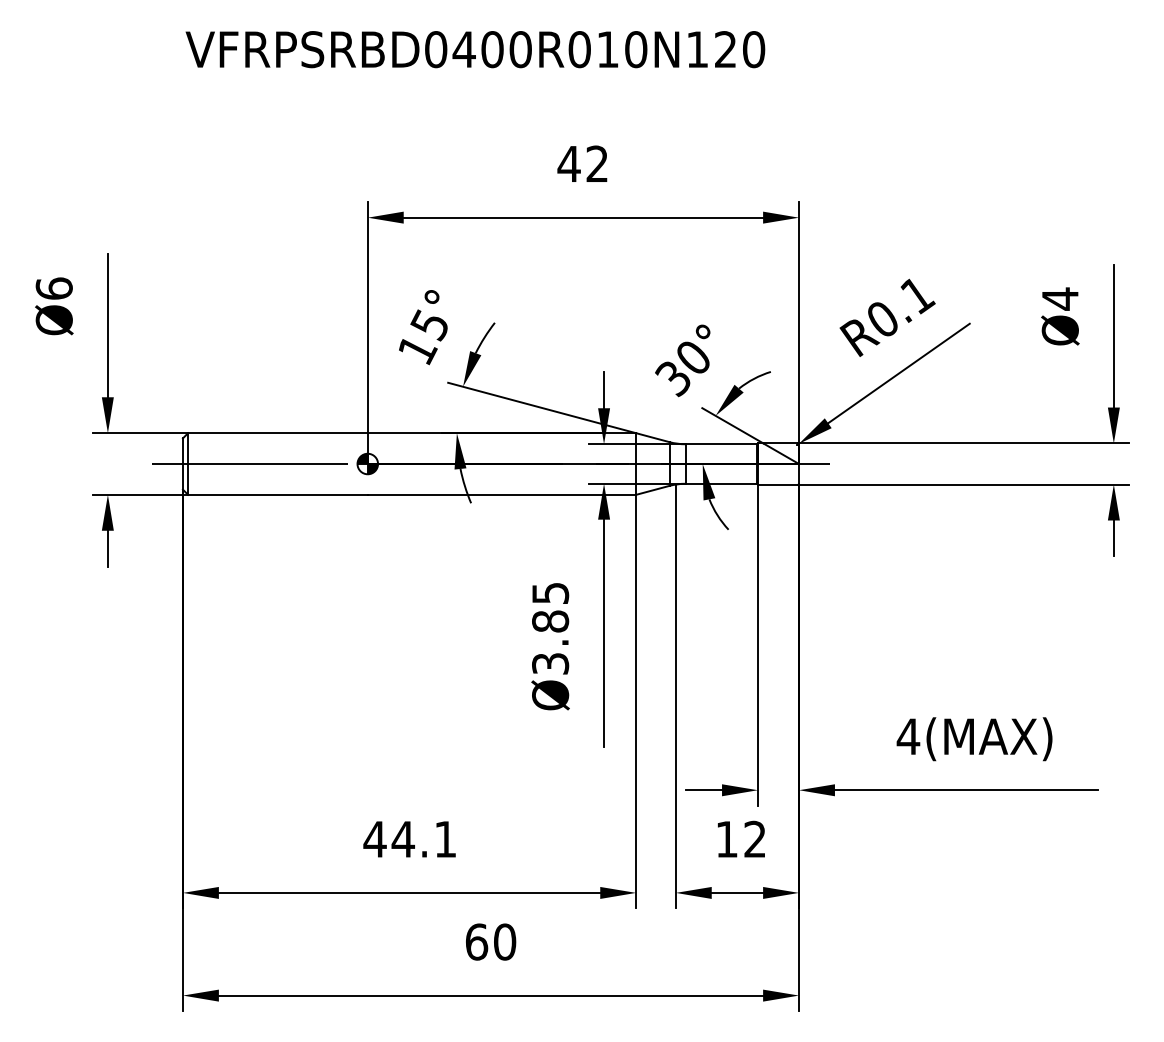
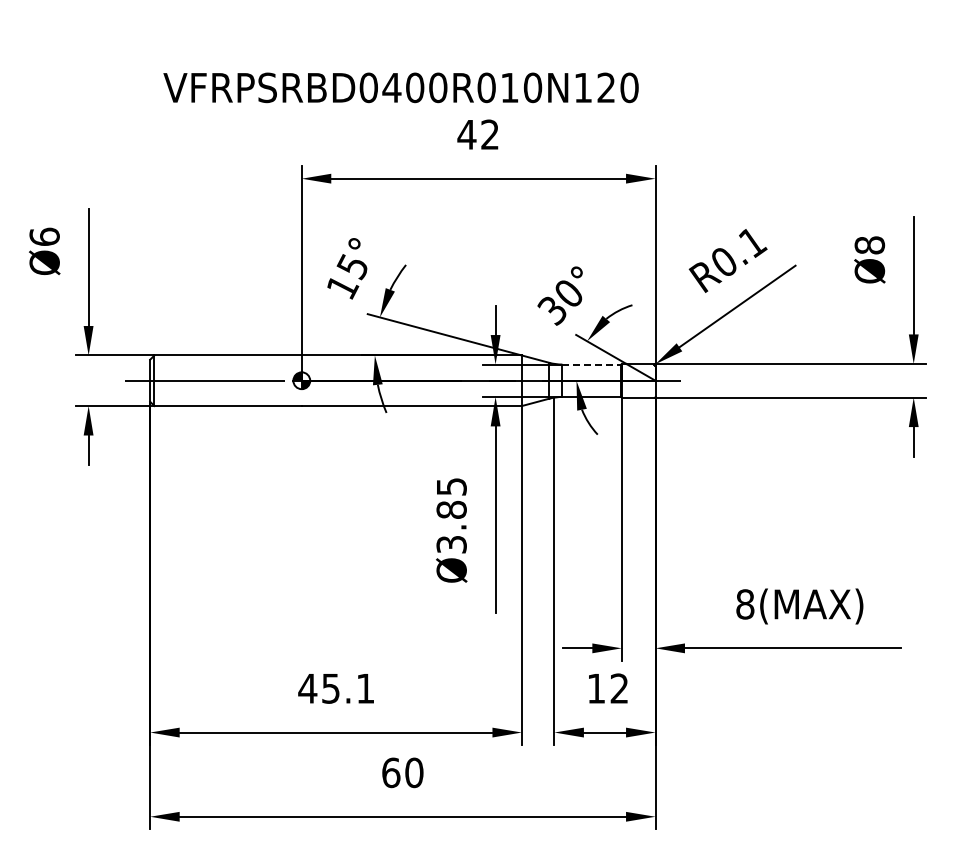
text: (474, 49) -> (400, 87), moved
text: (1059, 299) -> (869, 245), Ø4 -> Ø8
line: (722, 444) -> (592, 364), solid -> dashed
text: (907, 736) -> (744, 604), 4(MAX) -> 8(MAX)
text: (402, 839) -> (330, 688), 44.1 -> 45.1

